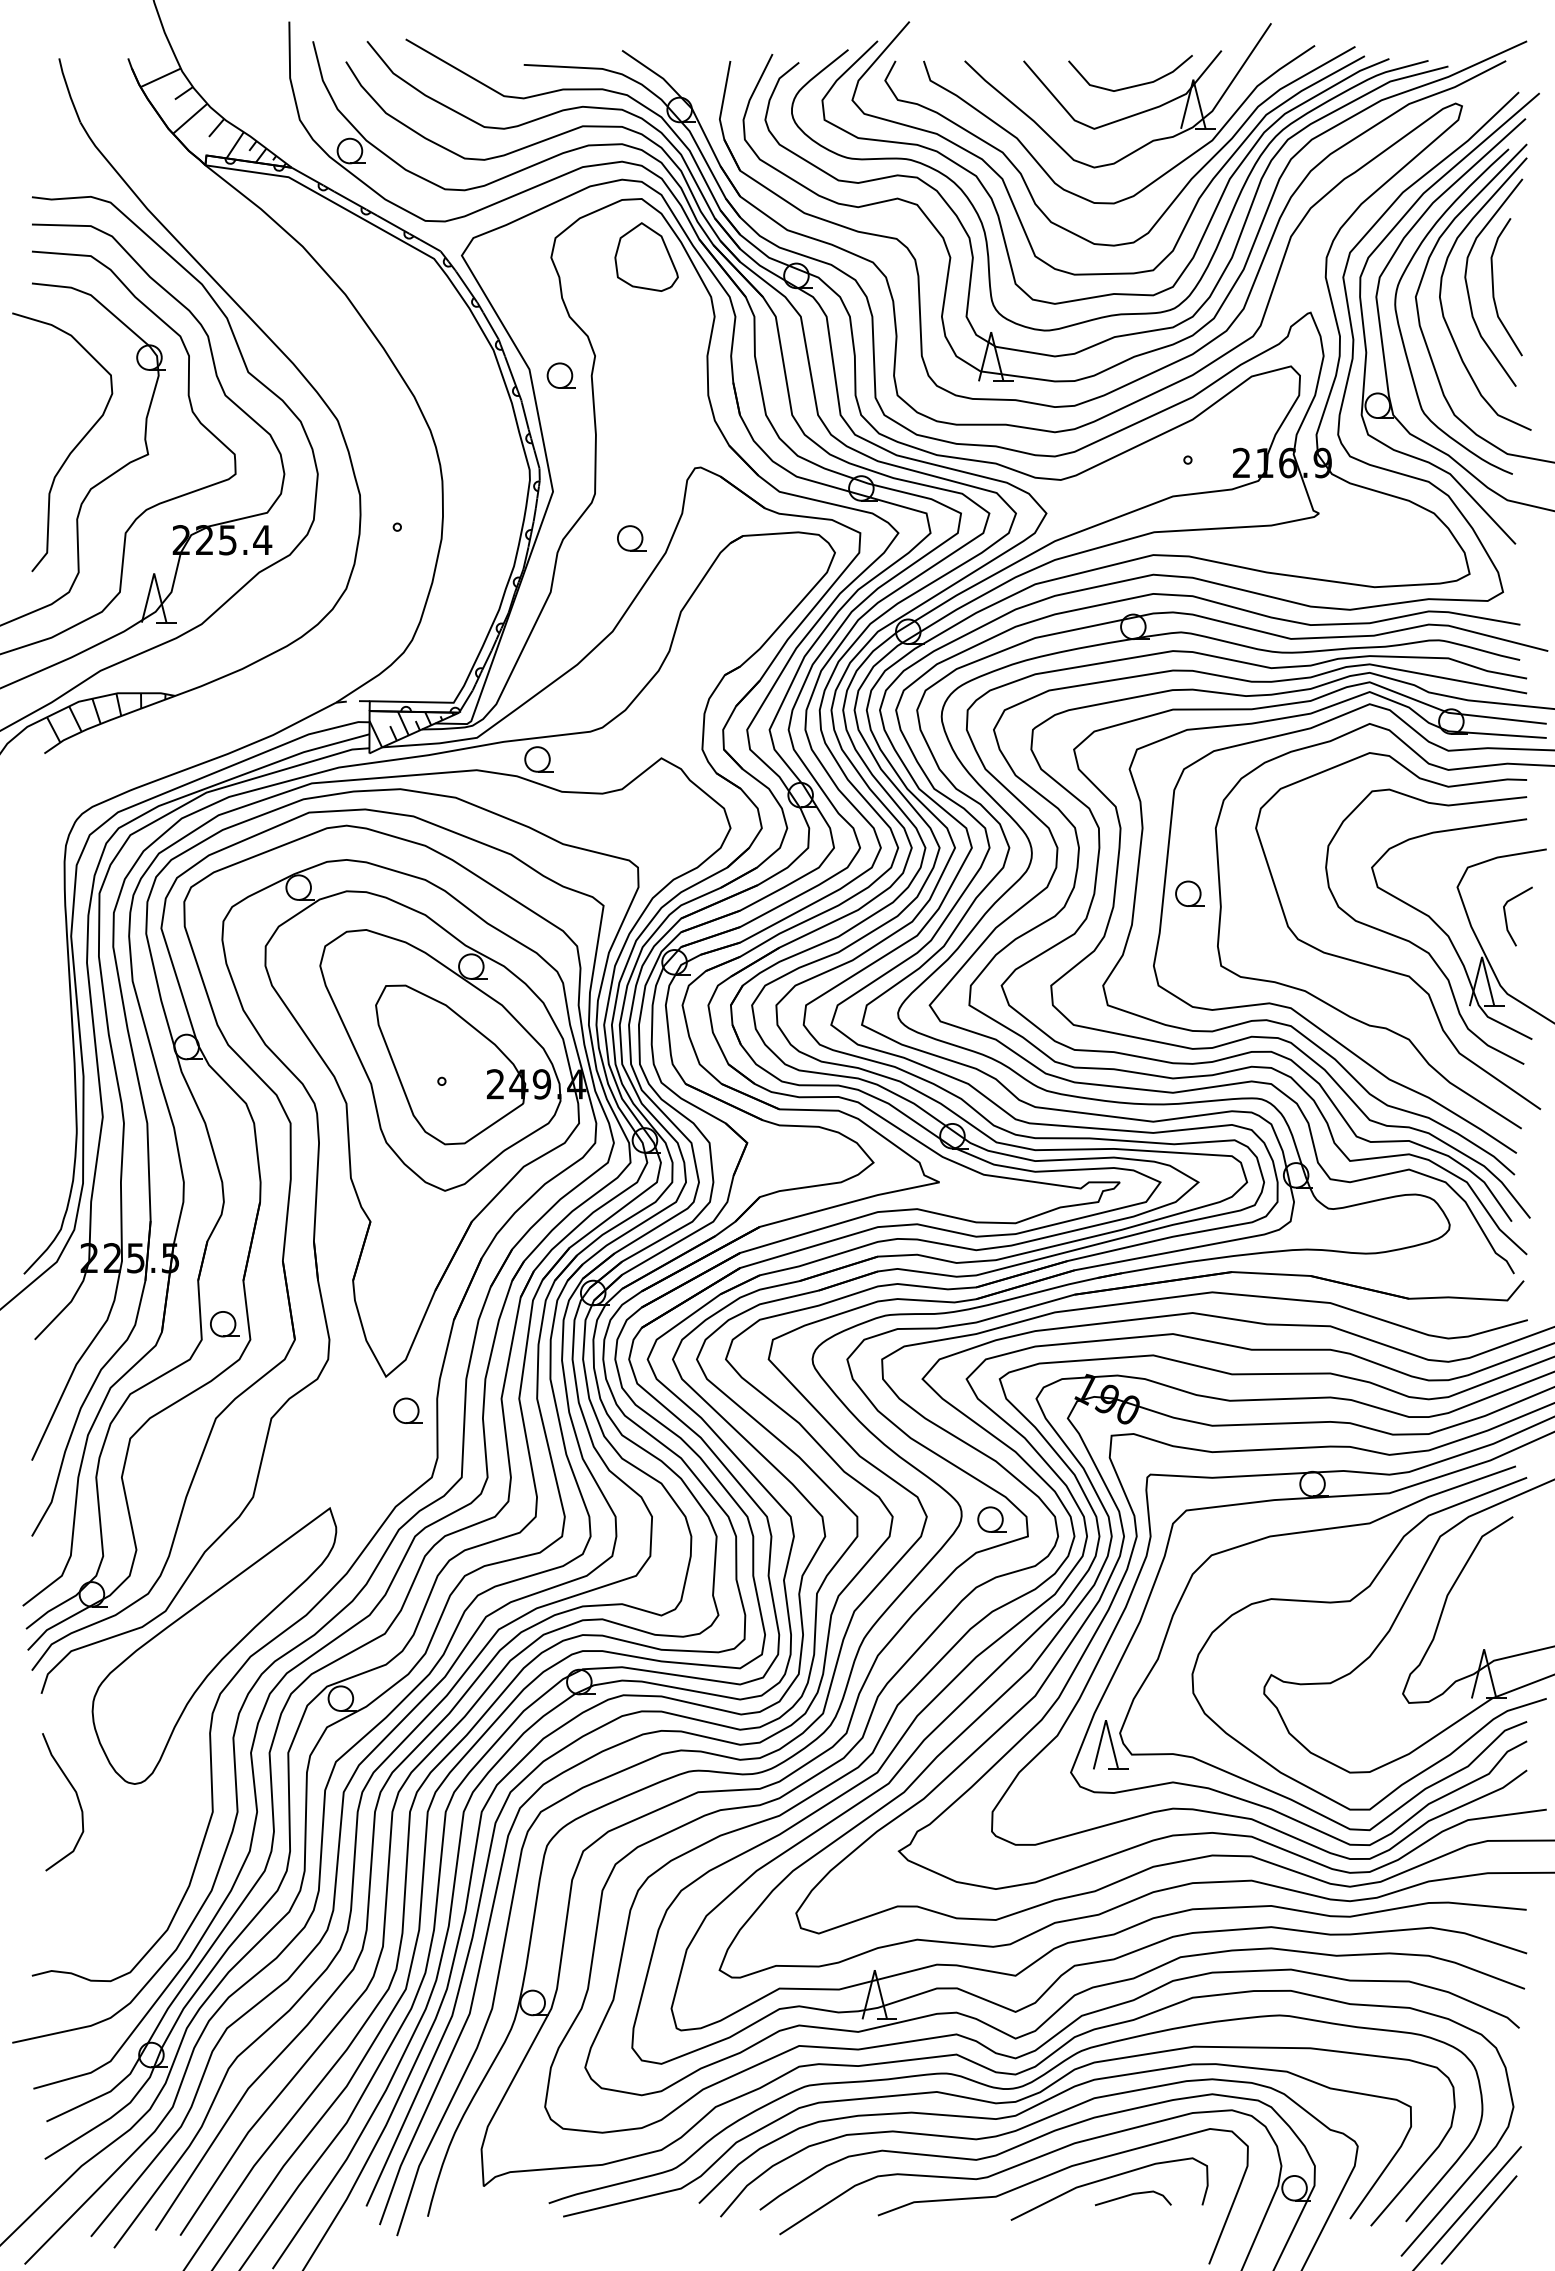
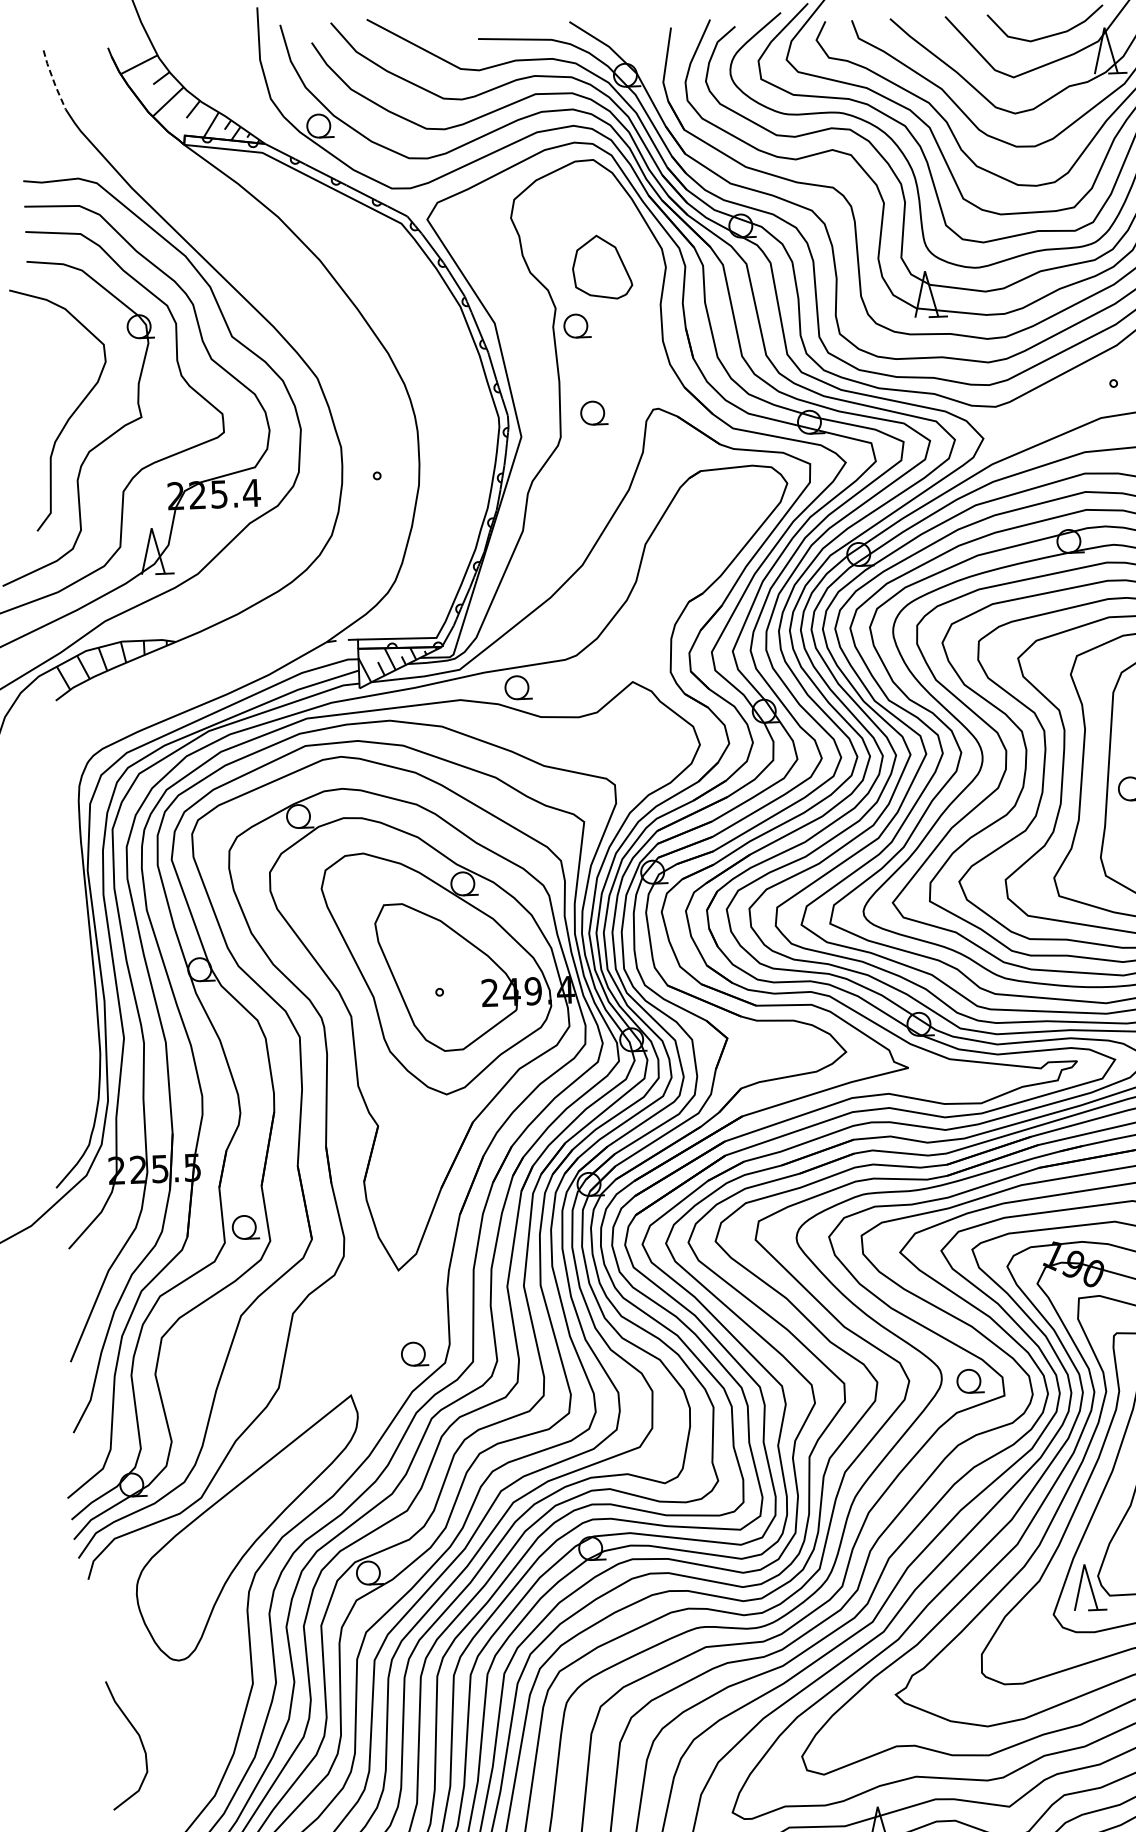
line: (68, 91) -> (53, 80), solid -> dashed
part: (646, 256) -> (602, 266), moved
part: (560, 375) -> (576, 325), moved
part: (631, 538) -> (593, 413), moved
part: (407, 1410) -> (414, 1353), moved
curve: (76, 1797) -> (139, 1740), moved

